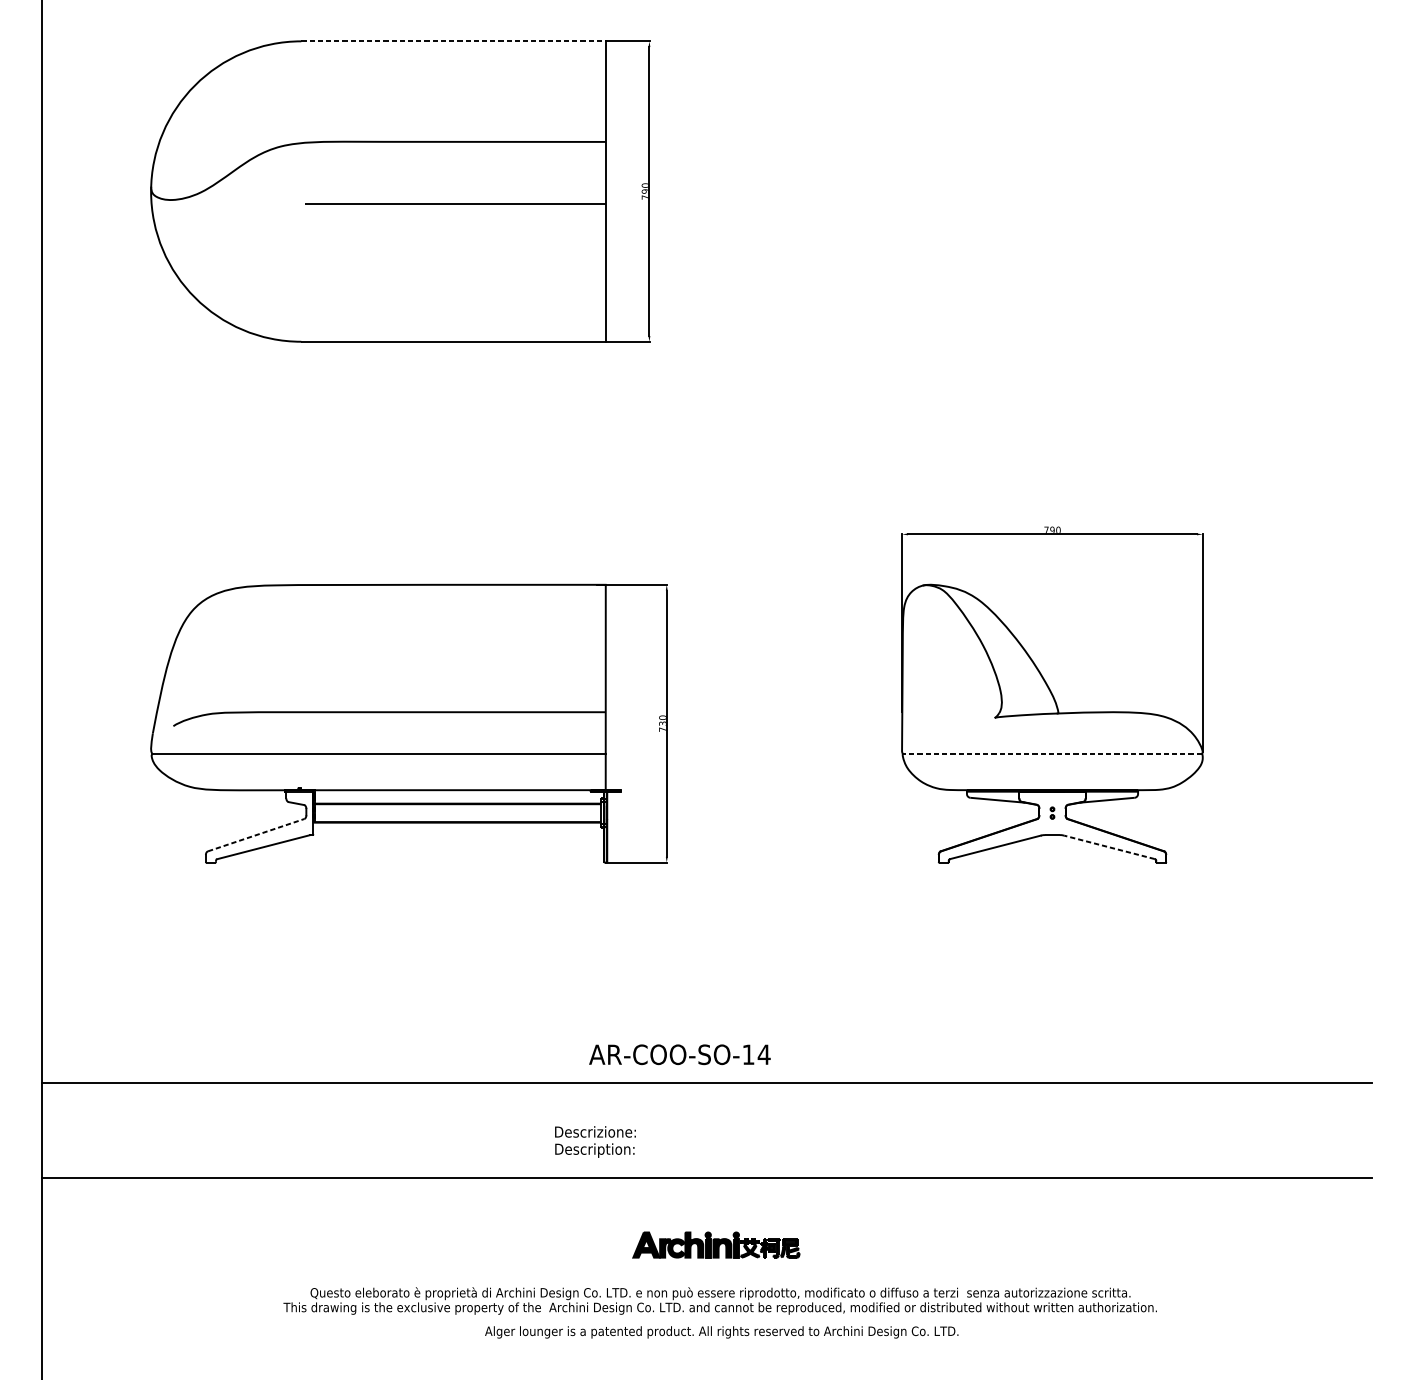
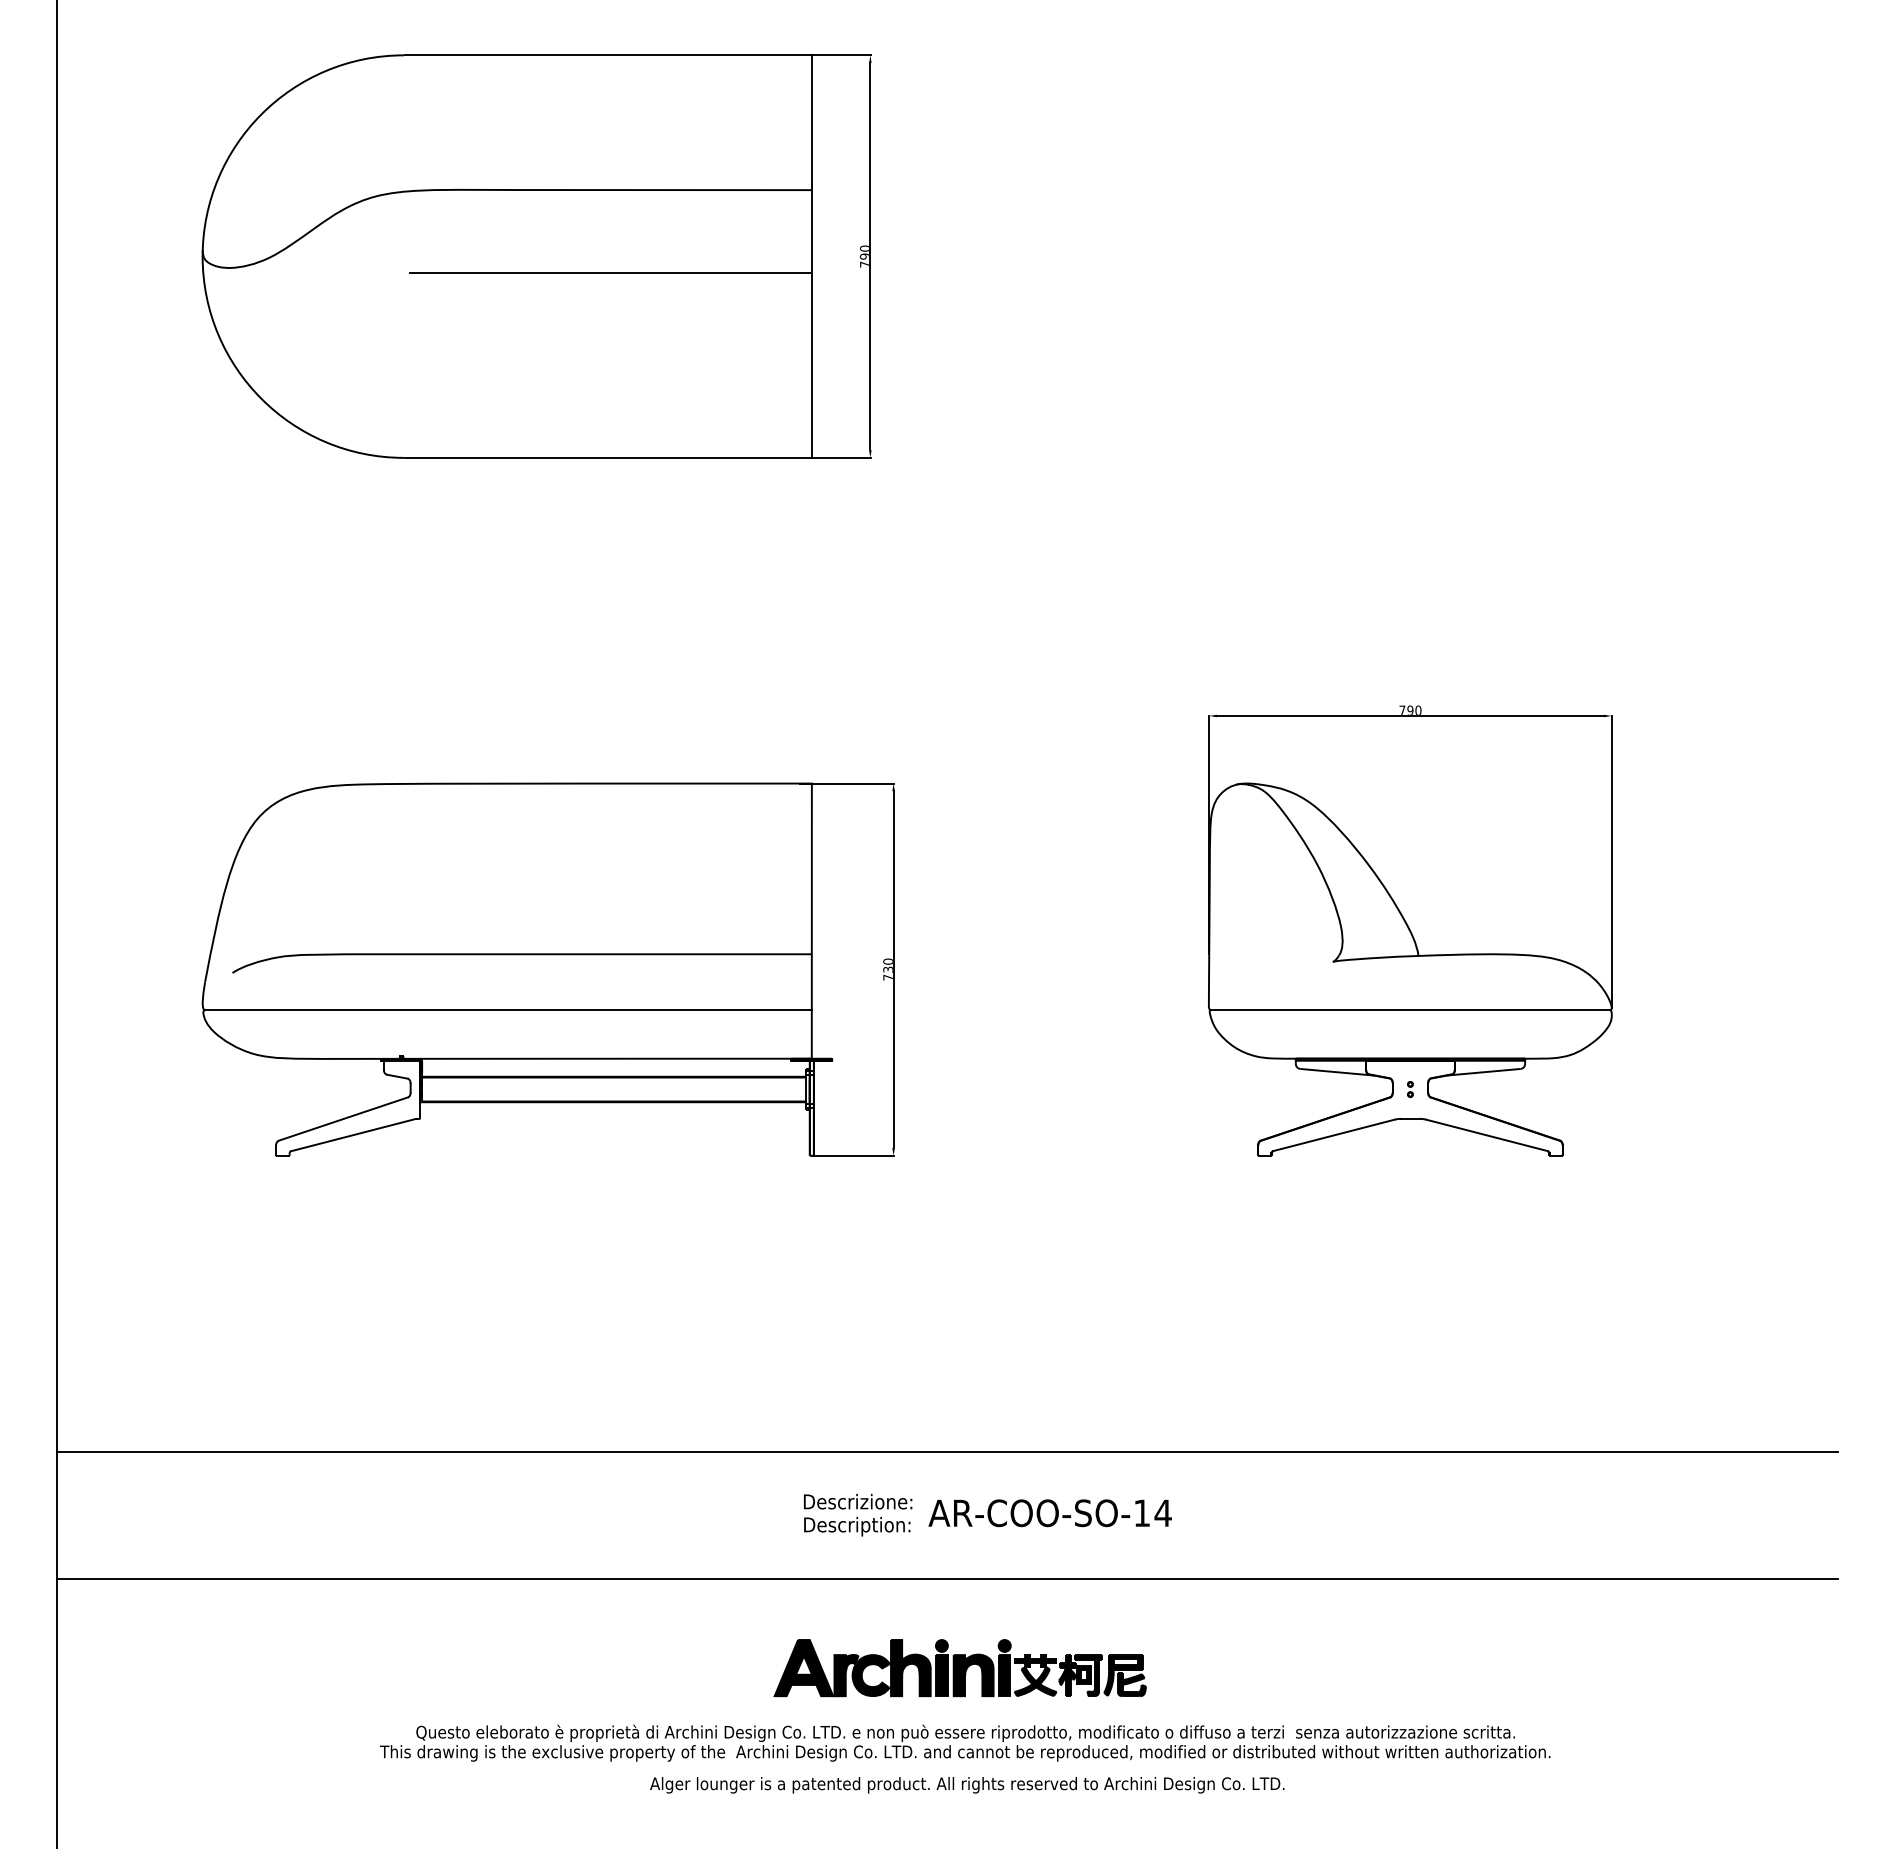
line: (453, 41) -> (607, 55), dashed -> solid
line: (1051, 754) -> (1409, 1010), dashed -> solid
line: (256, 834) -> (343, 1118), dashed -> solid
line: (1109, 847) -> (1486, 1135), dashed -> solid
text: (679, 1054) -> (1049, 1513), moved
text: (595, 1141) -> (858, 1514), moved
part: (715, 1245) -> (959, 1668), size x1.67

